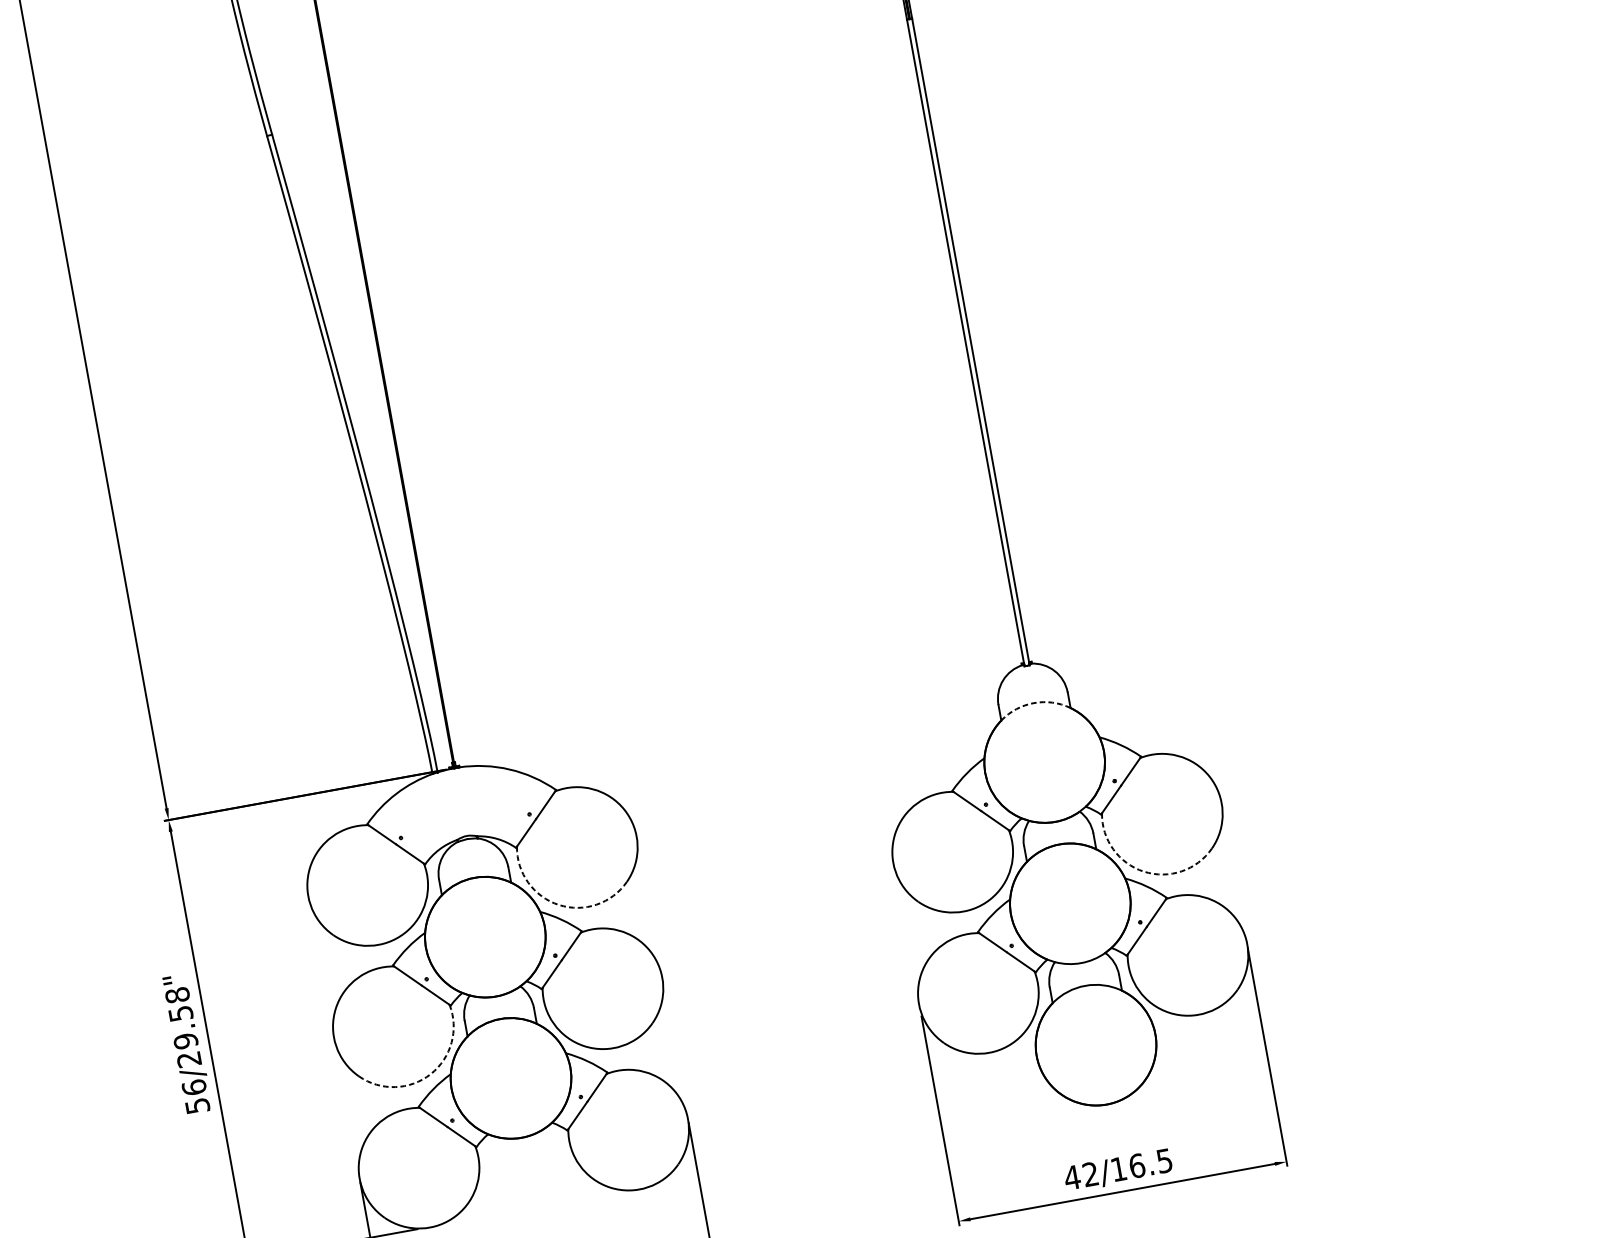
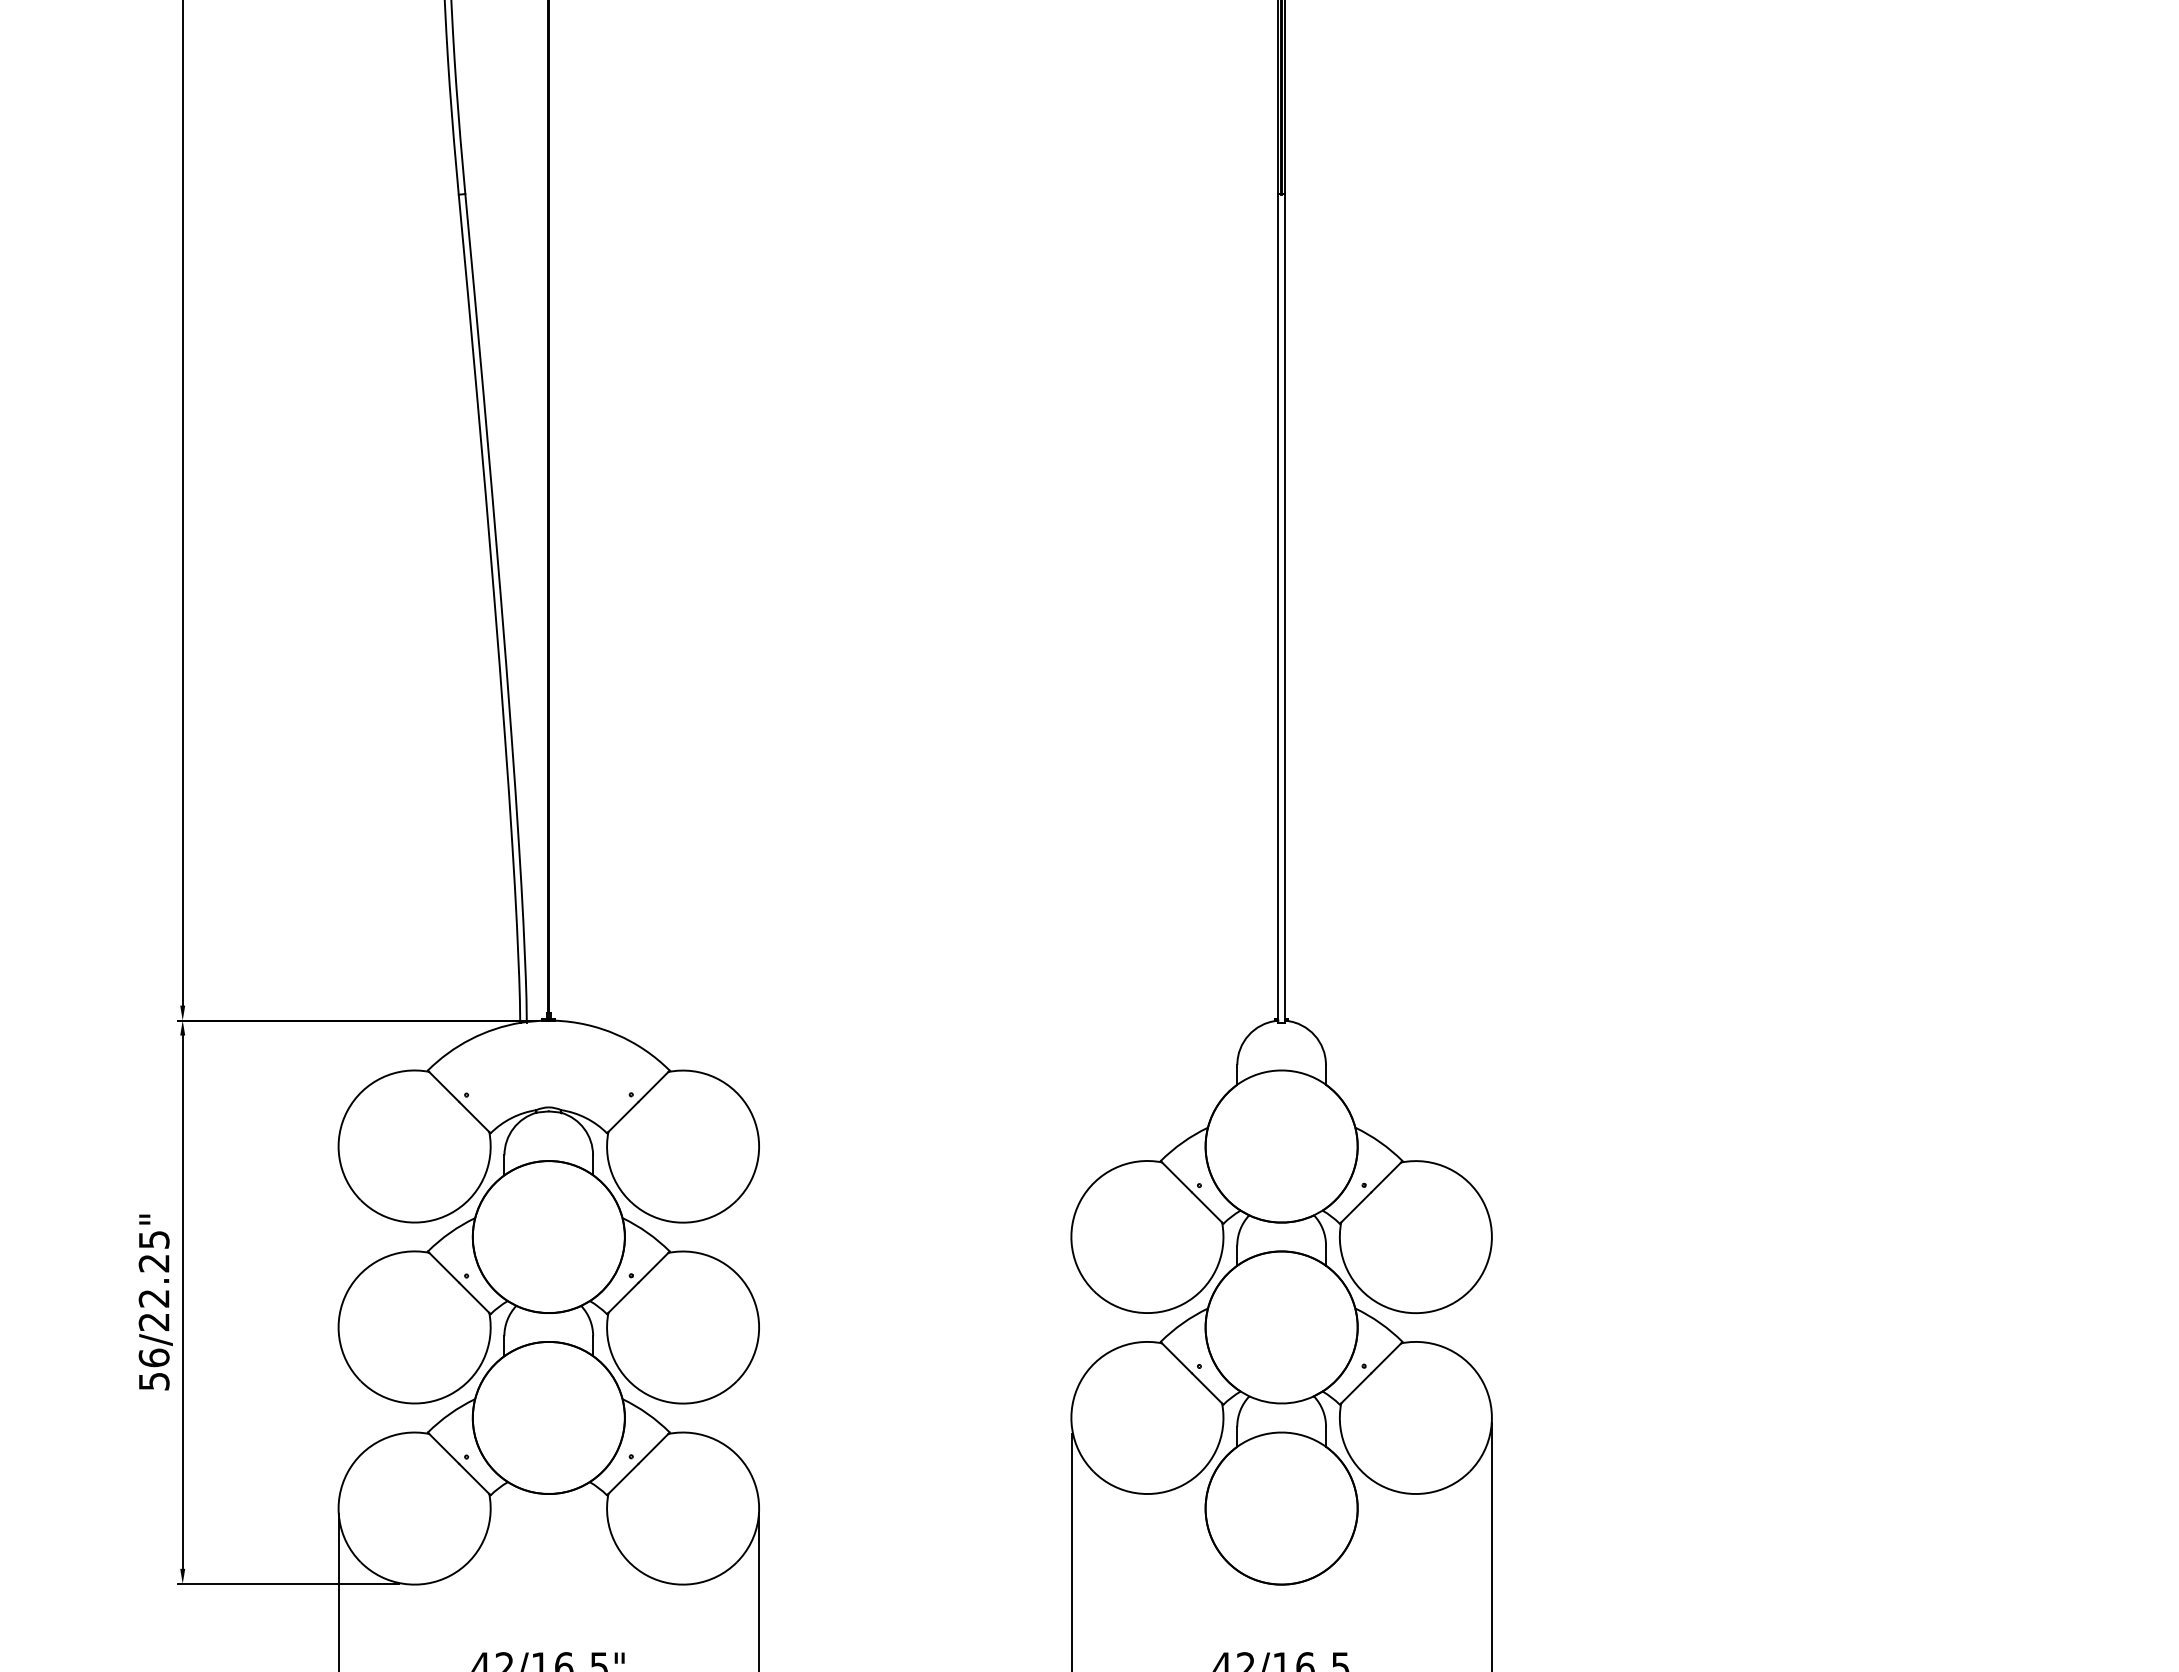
arc: (1033, 703) -> (1281, 1070), dashed -> solid
arc: (1144, 871) -> (1380, 1304), dashed -> solid
arc: (559, 904) -> (647, 1213), dashed -> solid
text: (181, 1017) -> (153, 1268), 56/29.58" -> 56/22.25"
arc: (430, 1074) -> (450, 1394), dashed -> solid

